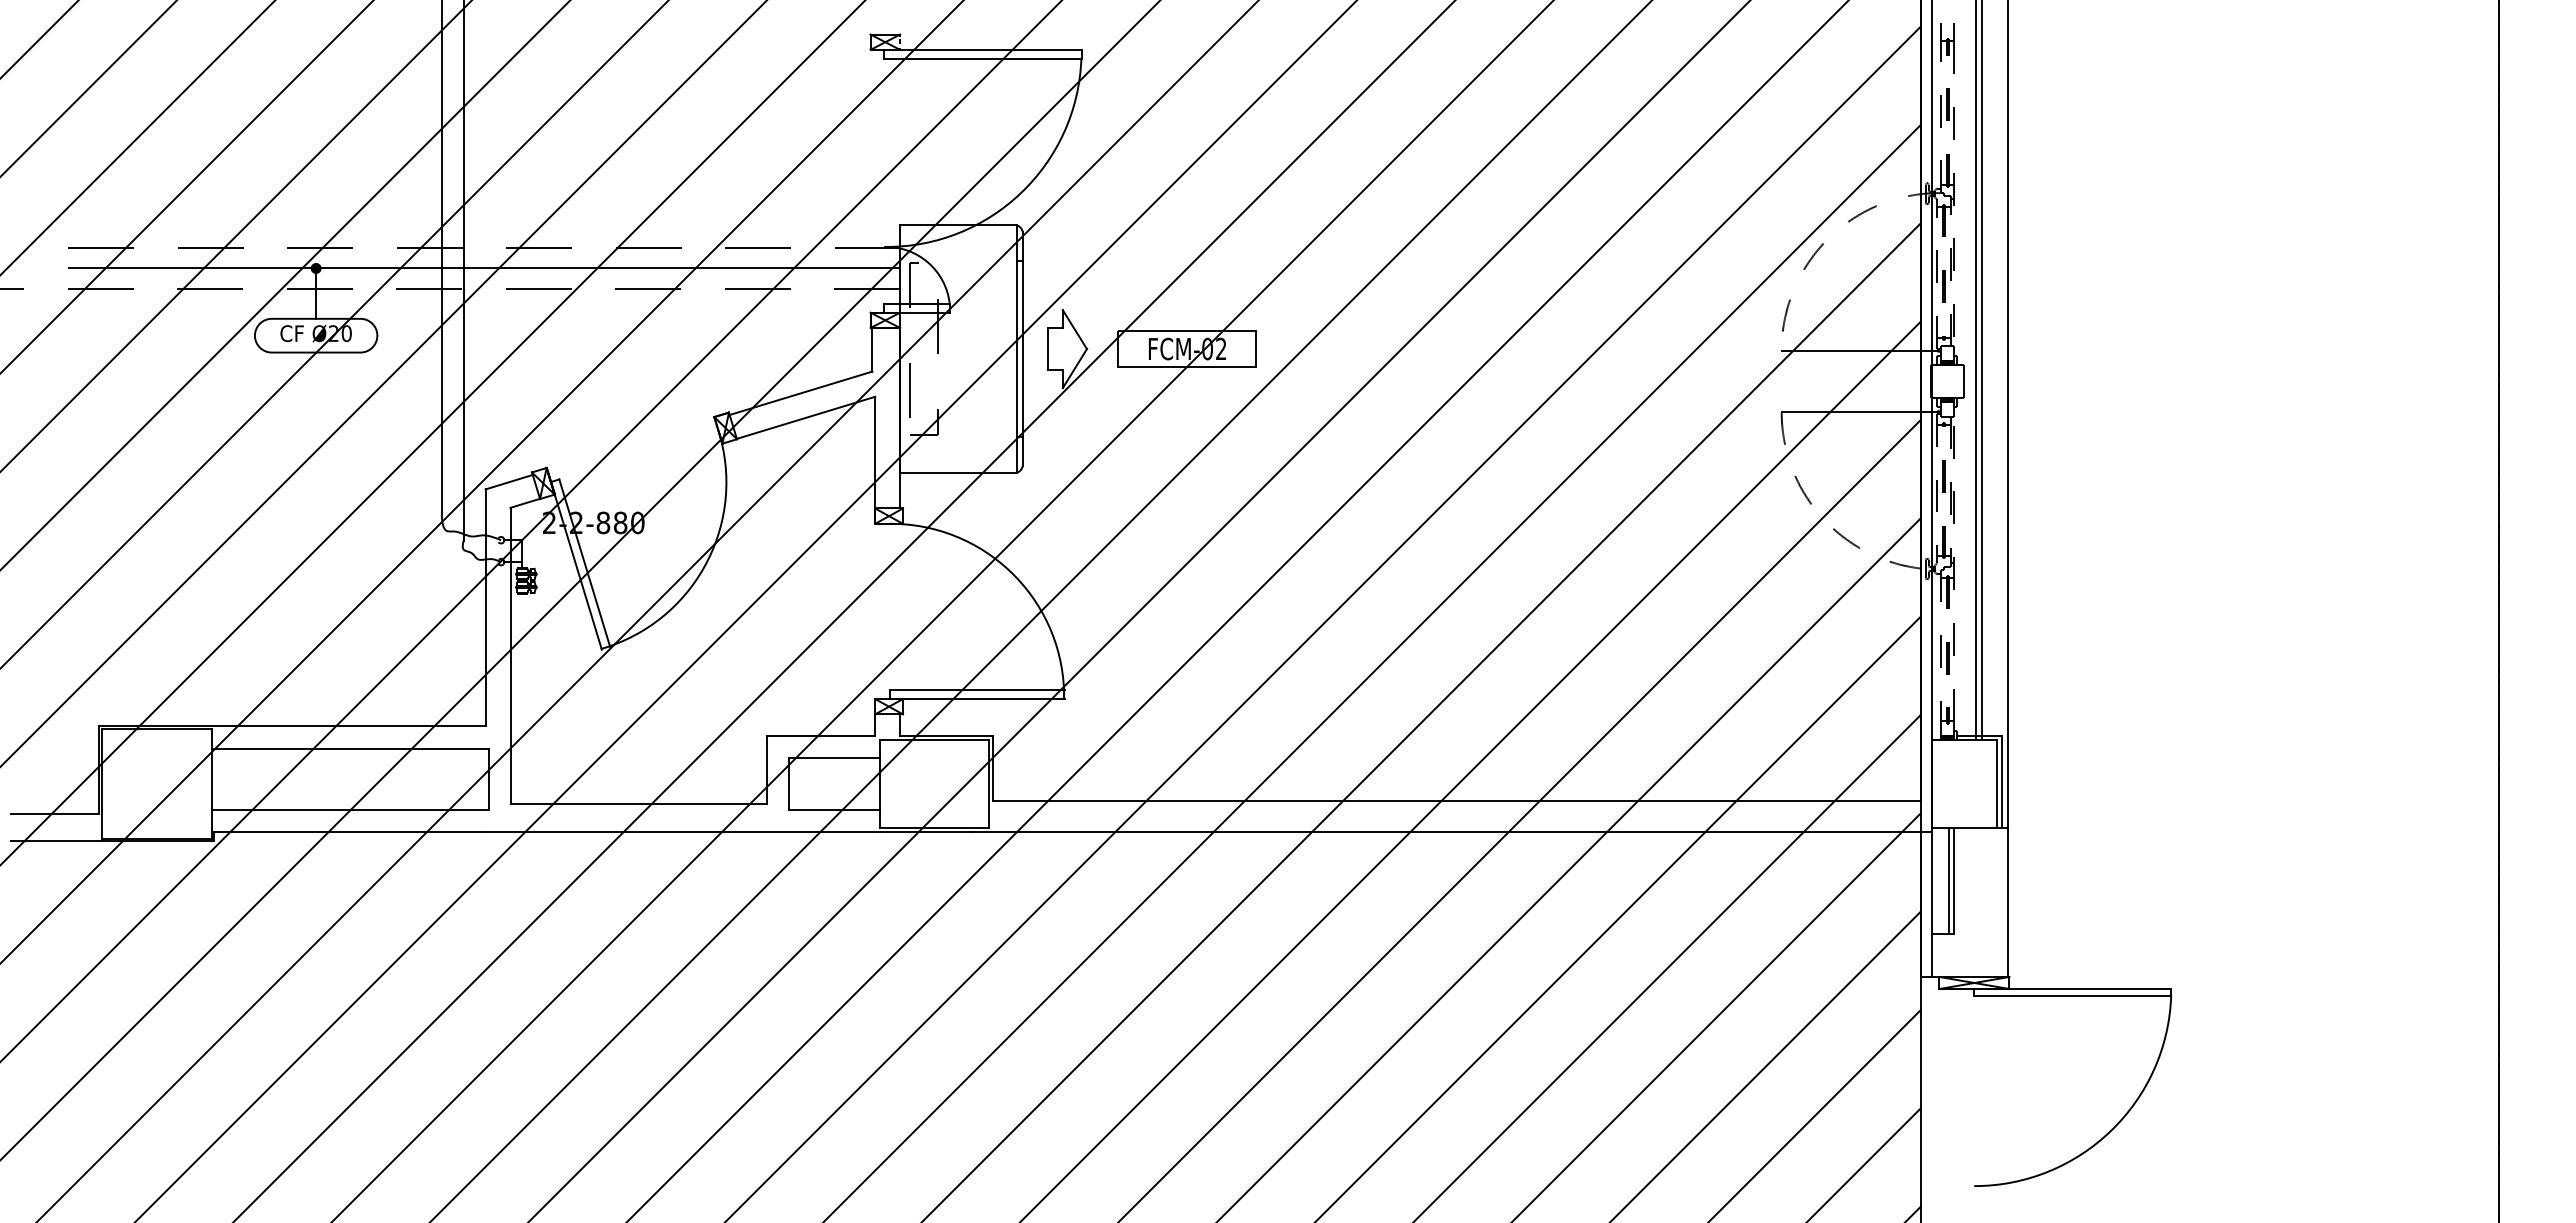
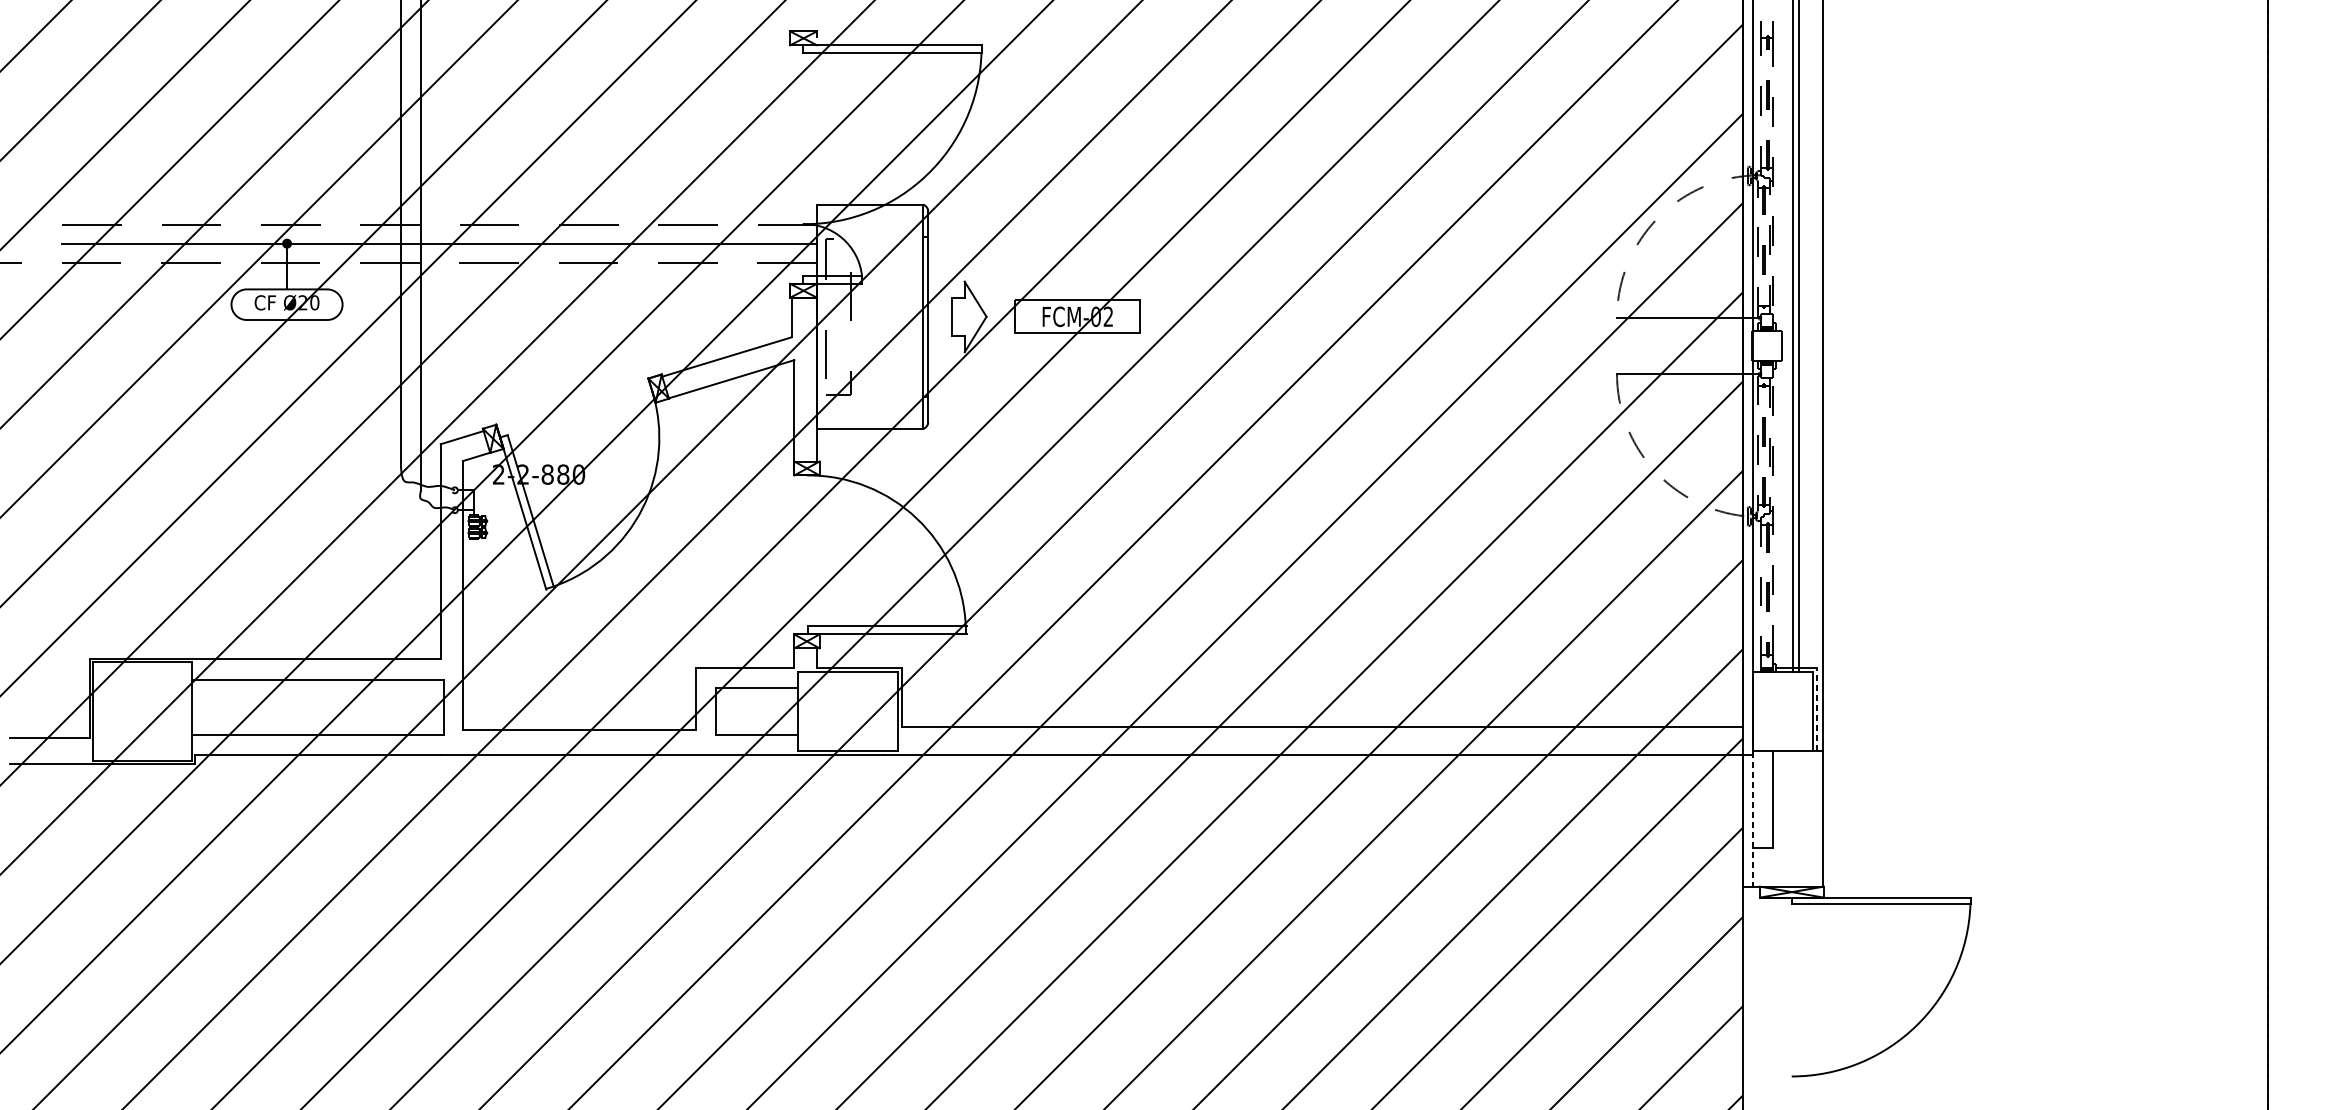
line: (2001, 781) -> (1816, 709), solid -> dashed
line: (1949, 881) -> (1769, 800), removed
line: (1931, 903) -> (1752, 819), solid -> dashed

